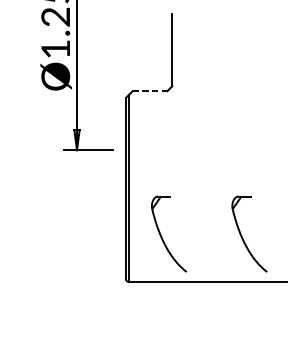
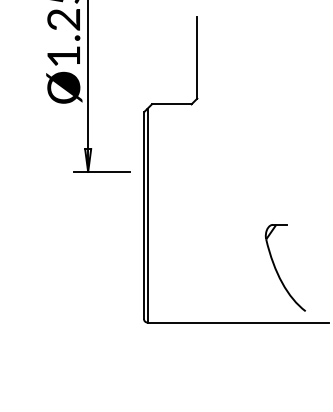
line: (149, 91) -> (171, 104), dashed -> solid
part: (162, 236) -> (185, 270), removed

